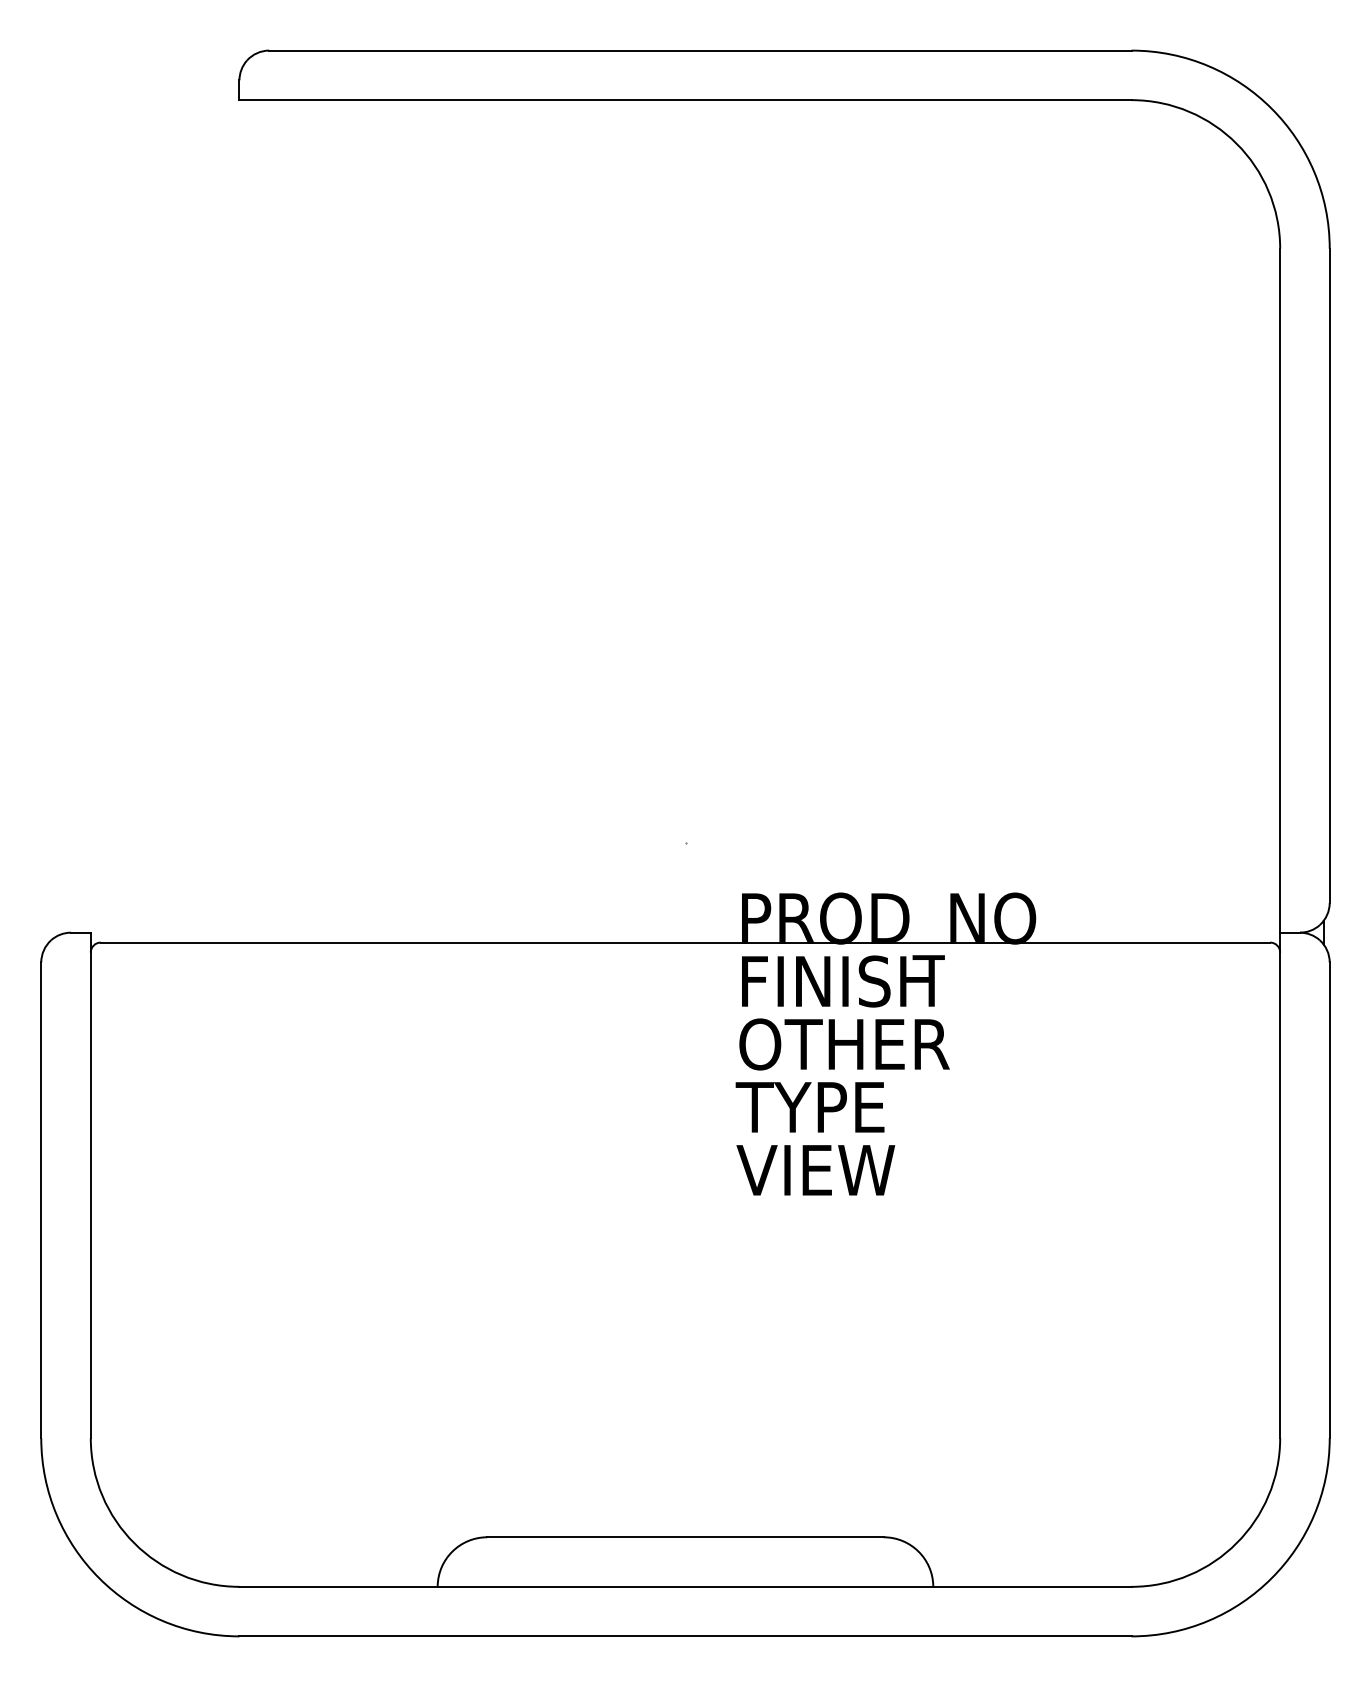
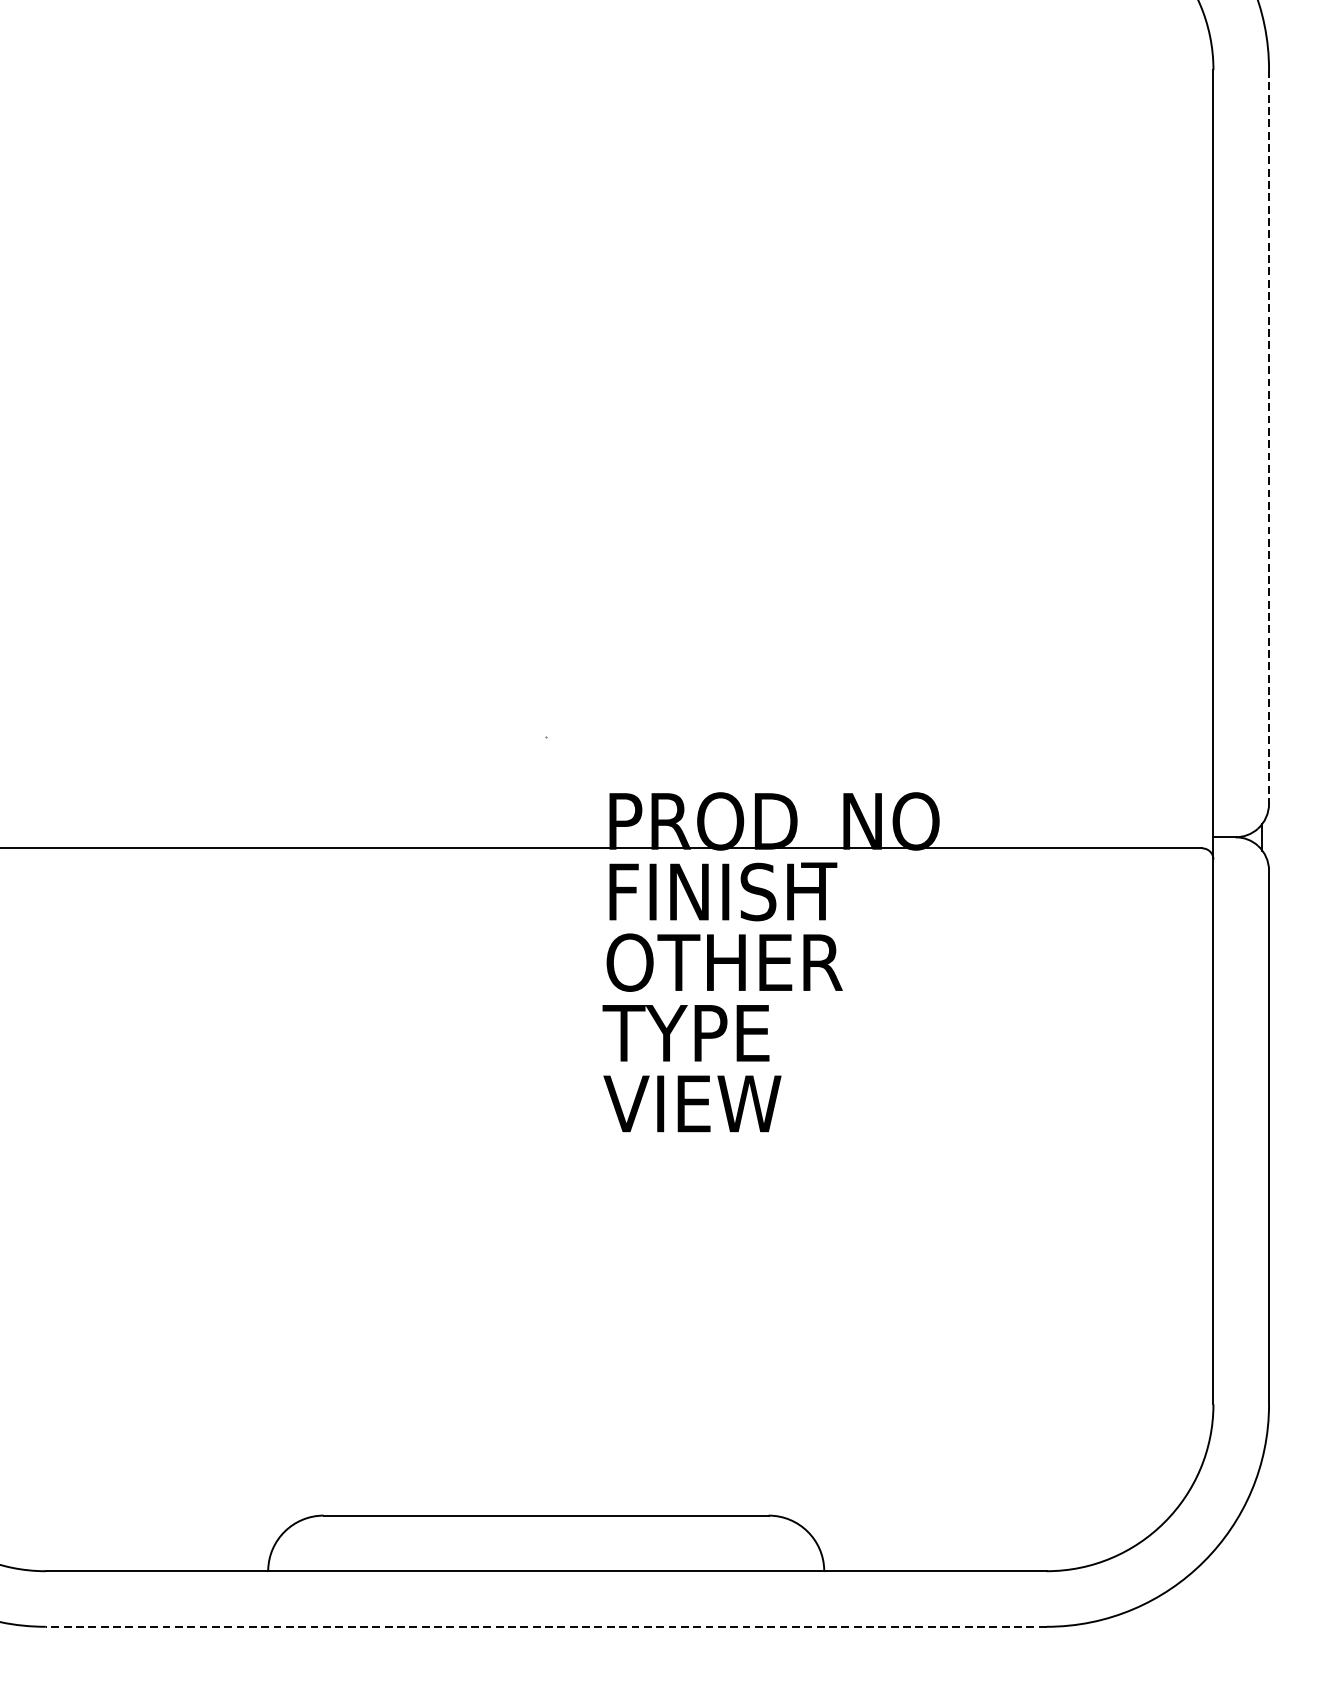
line: (1329, 576) -> (1268, 437), solid -> dashed
line: (685, 1636) -> (546, 1626), solid -> dashed

